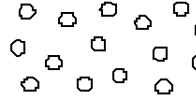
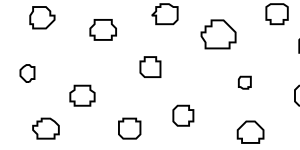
part: (142, 21) -> (218, 32), size x1.4
part: (17, 47) -> (26, 72), size x0.7
part: (159, 53) -> (244, 81), size x0.6

